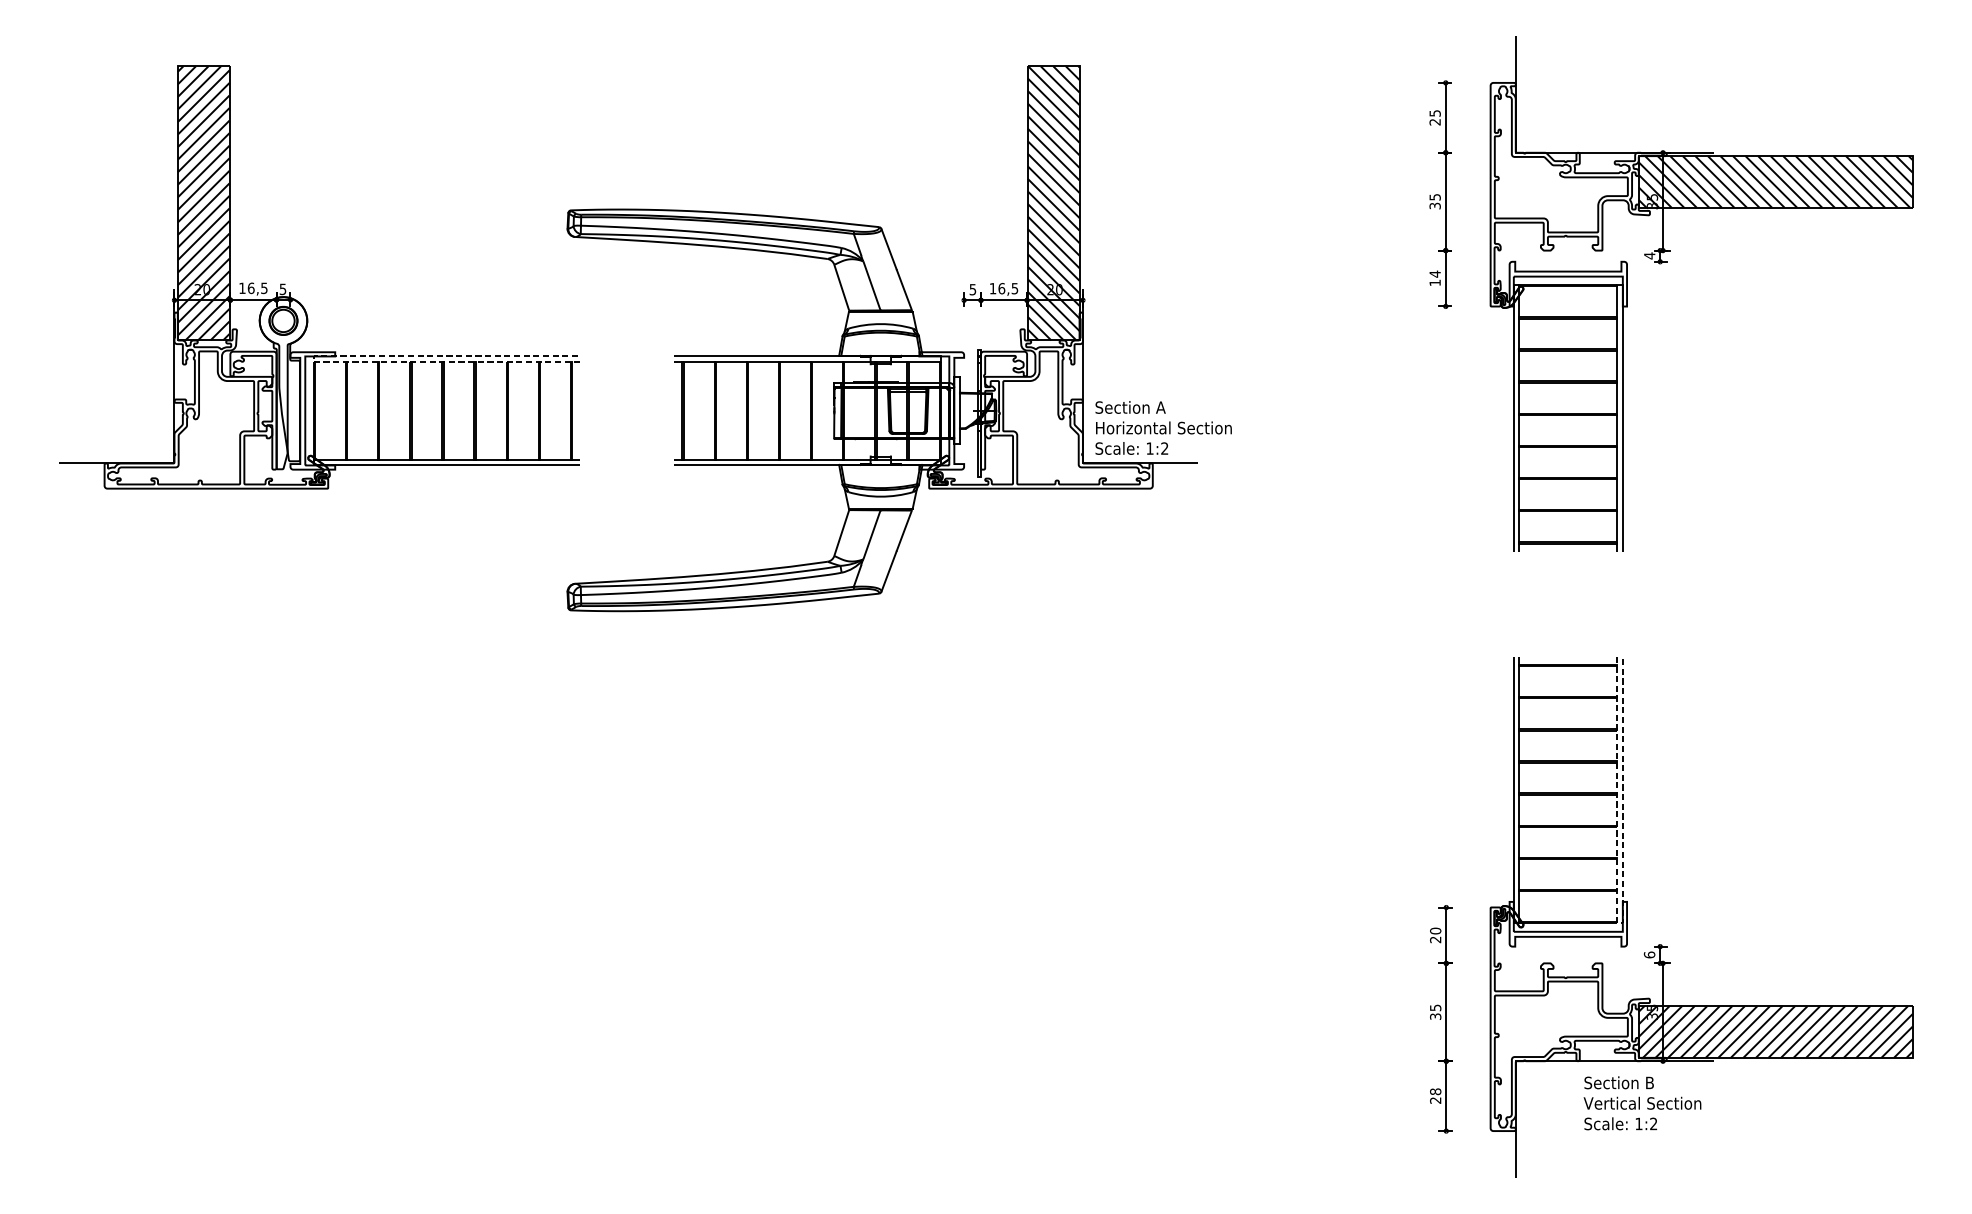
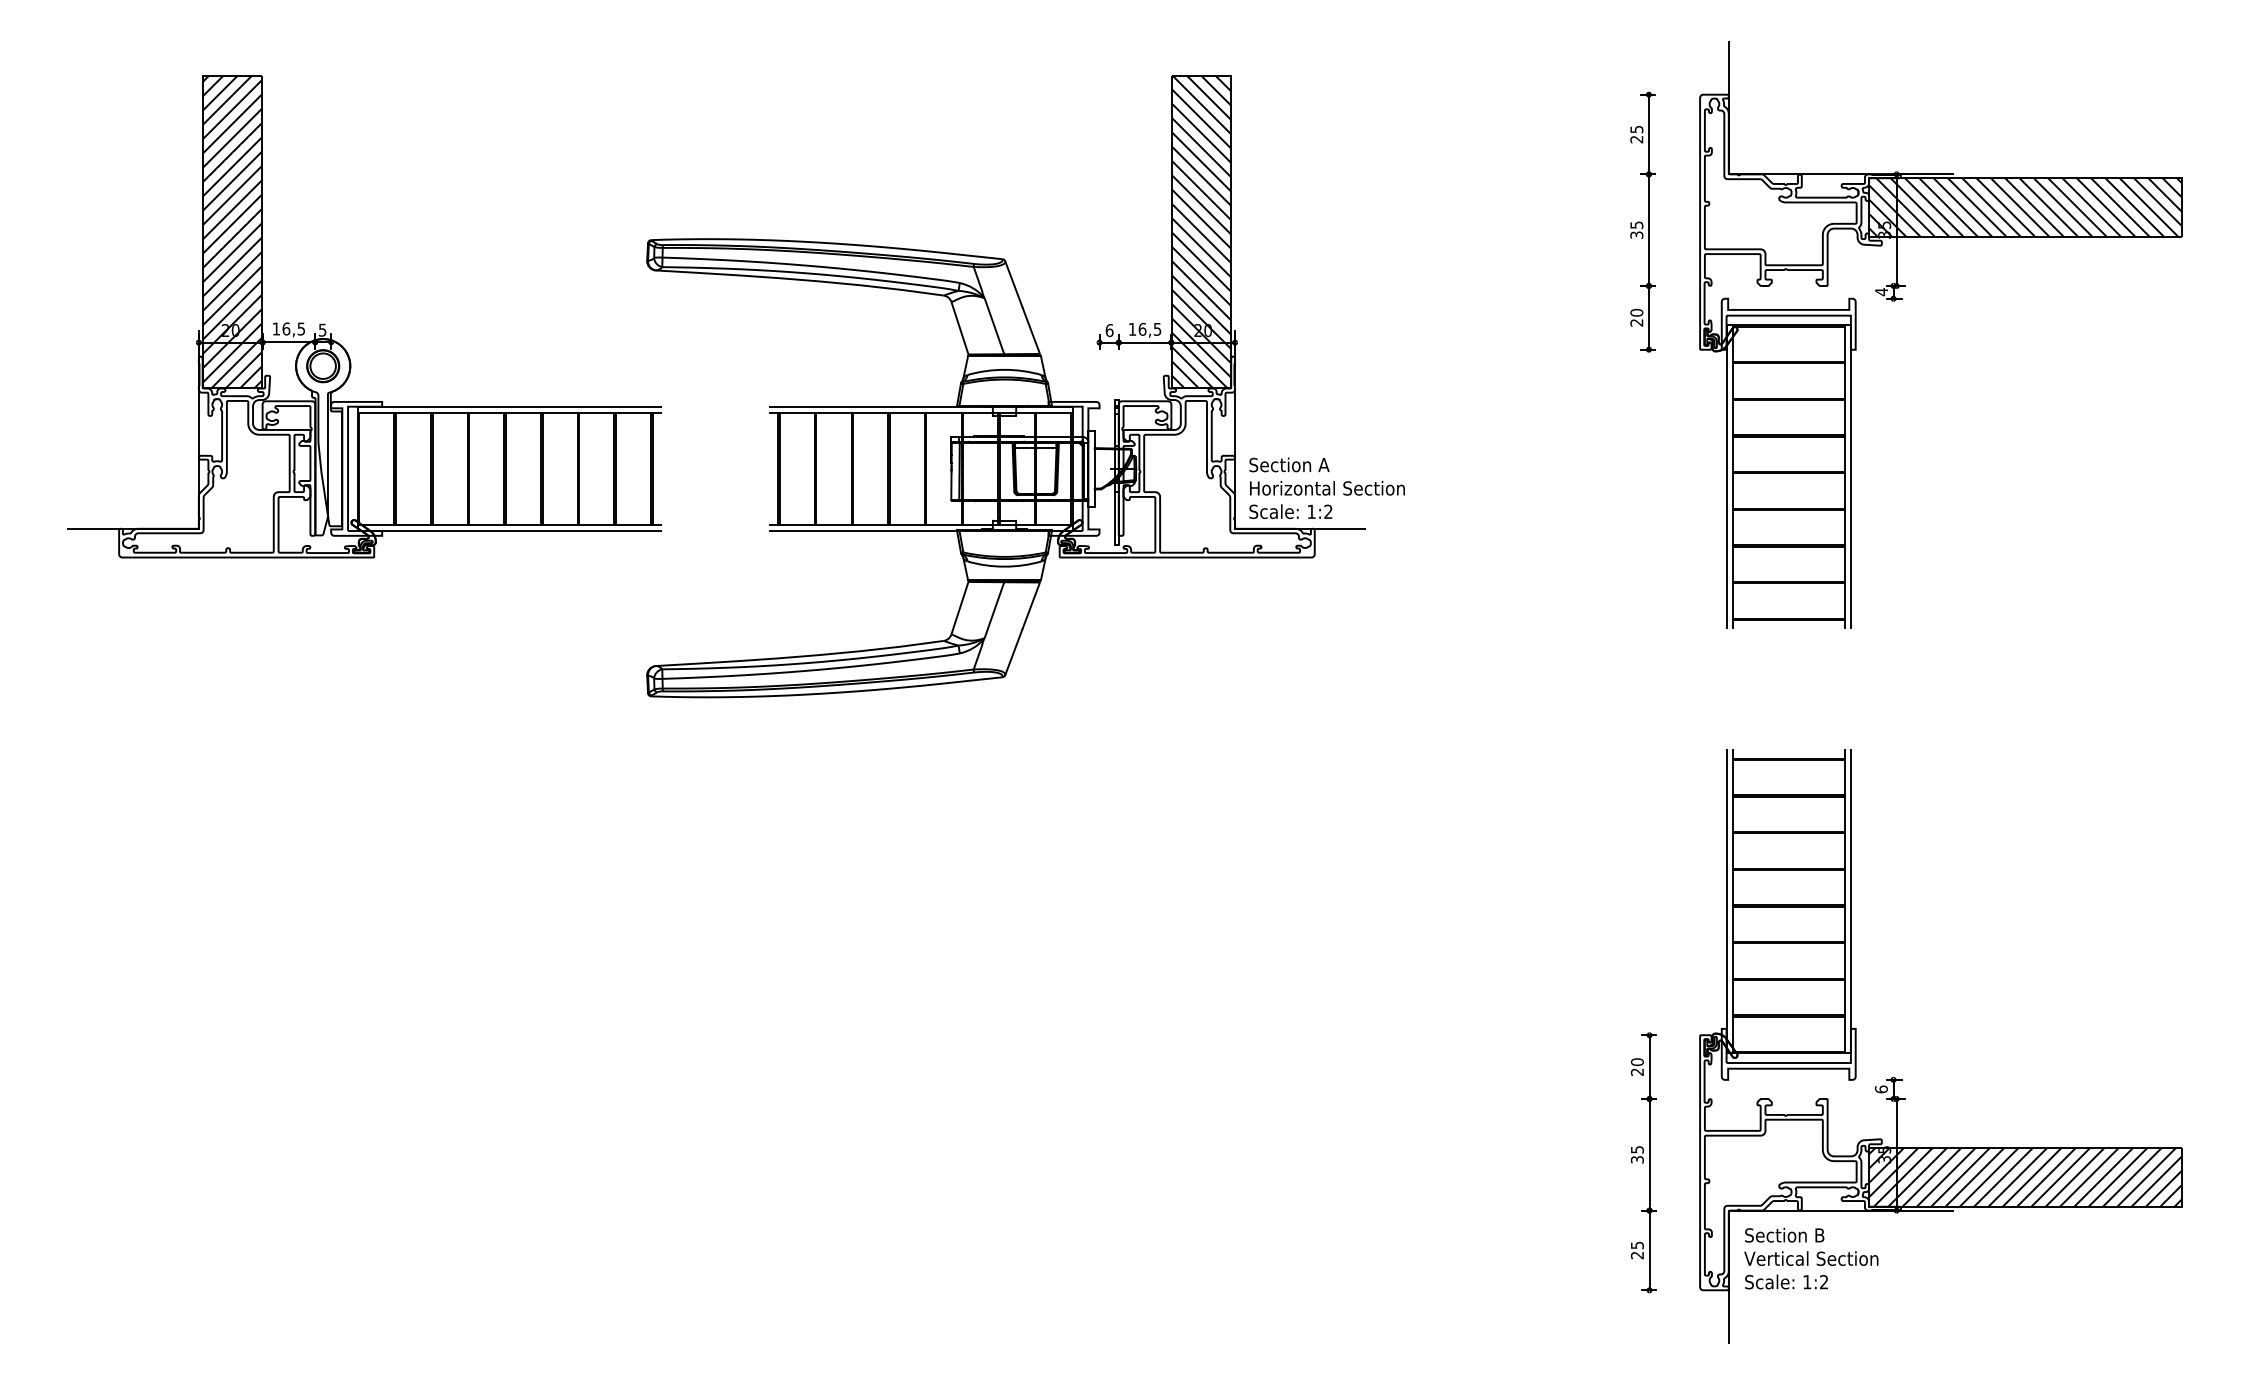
text: (1434, 278) -> (1636, 317), 14 -> 20
text: (972, 289) -> (1109, 330), 5 -> 6
line: (313, 358) -> (357, 409), dashed -> solid
line: (1620, 923) -> (1848, 1053), dashed -> solid
text: (1434, 1091) -> (1636, 1245), 28 -> 25
text: (1642, 1103) -> (1811, 1258), moved

